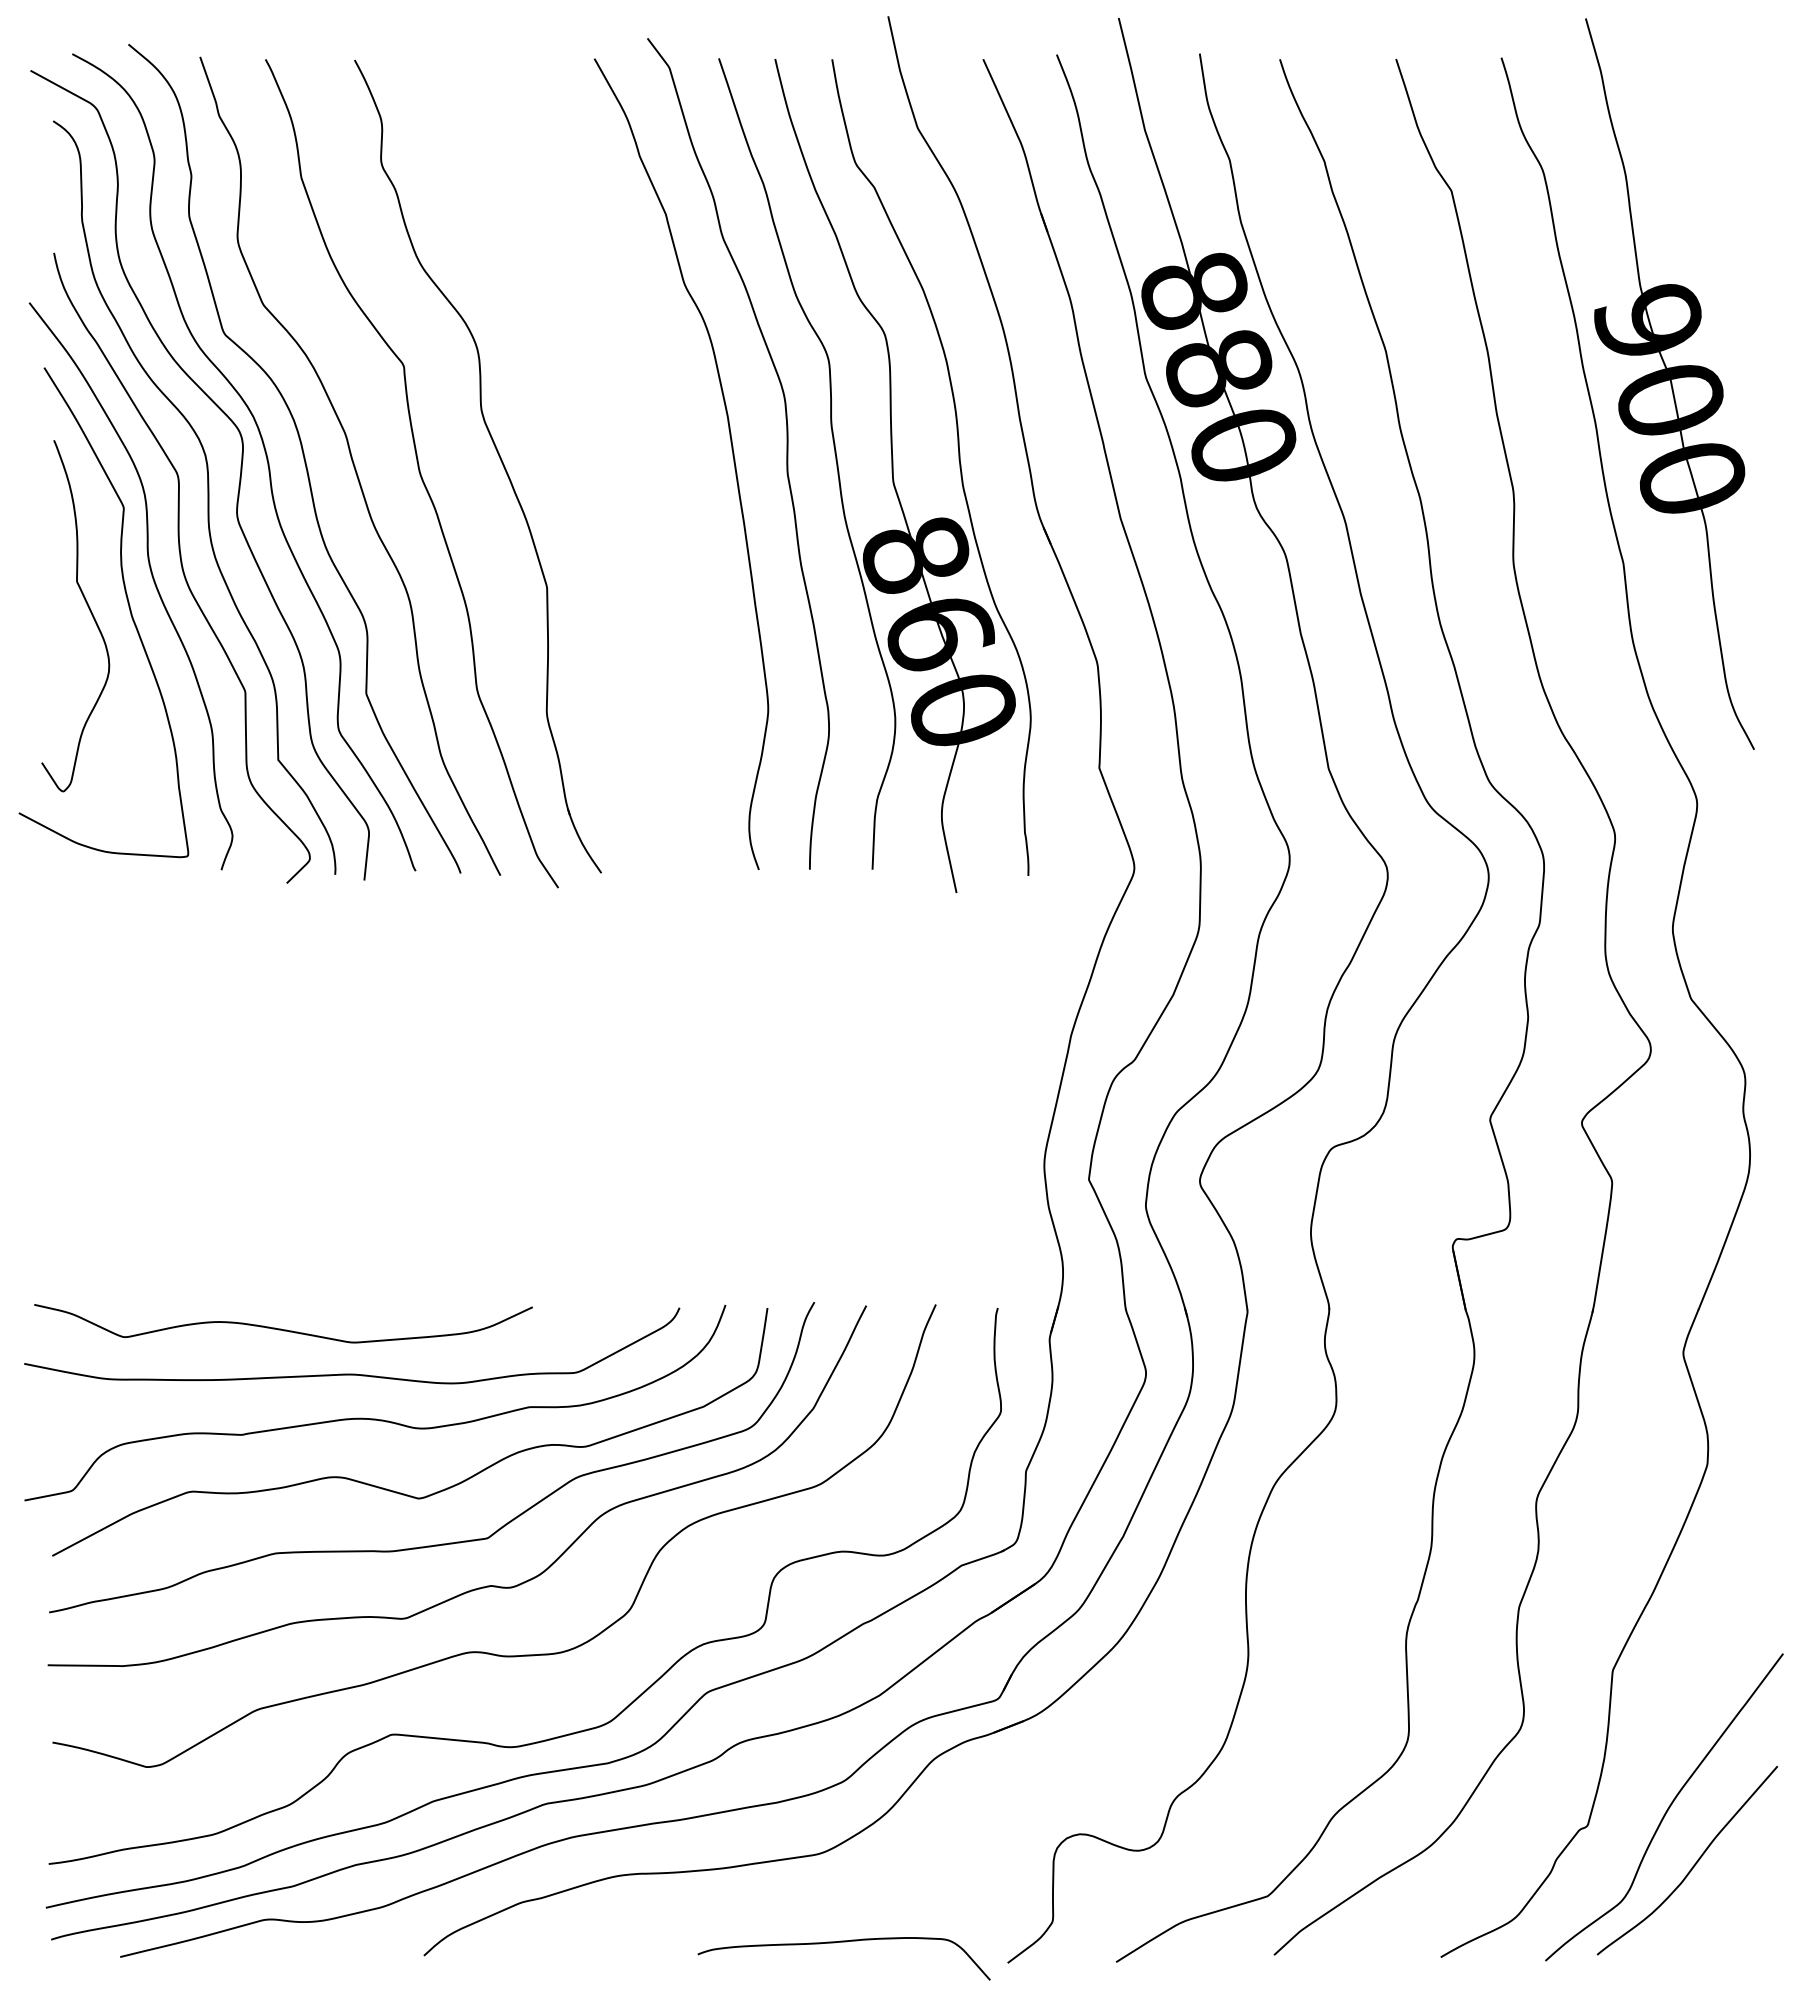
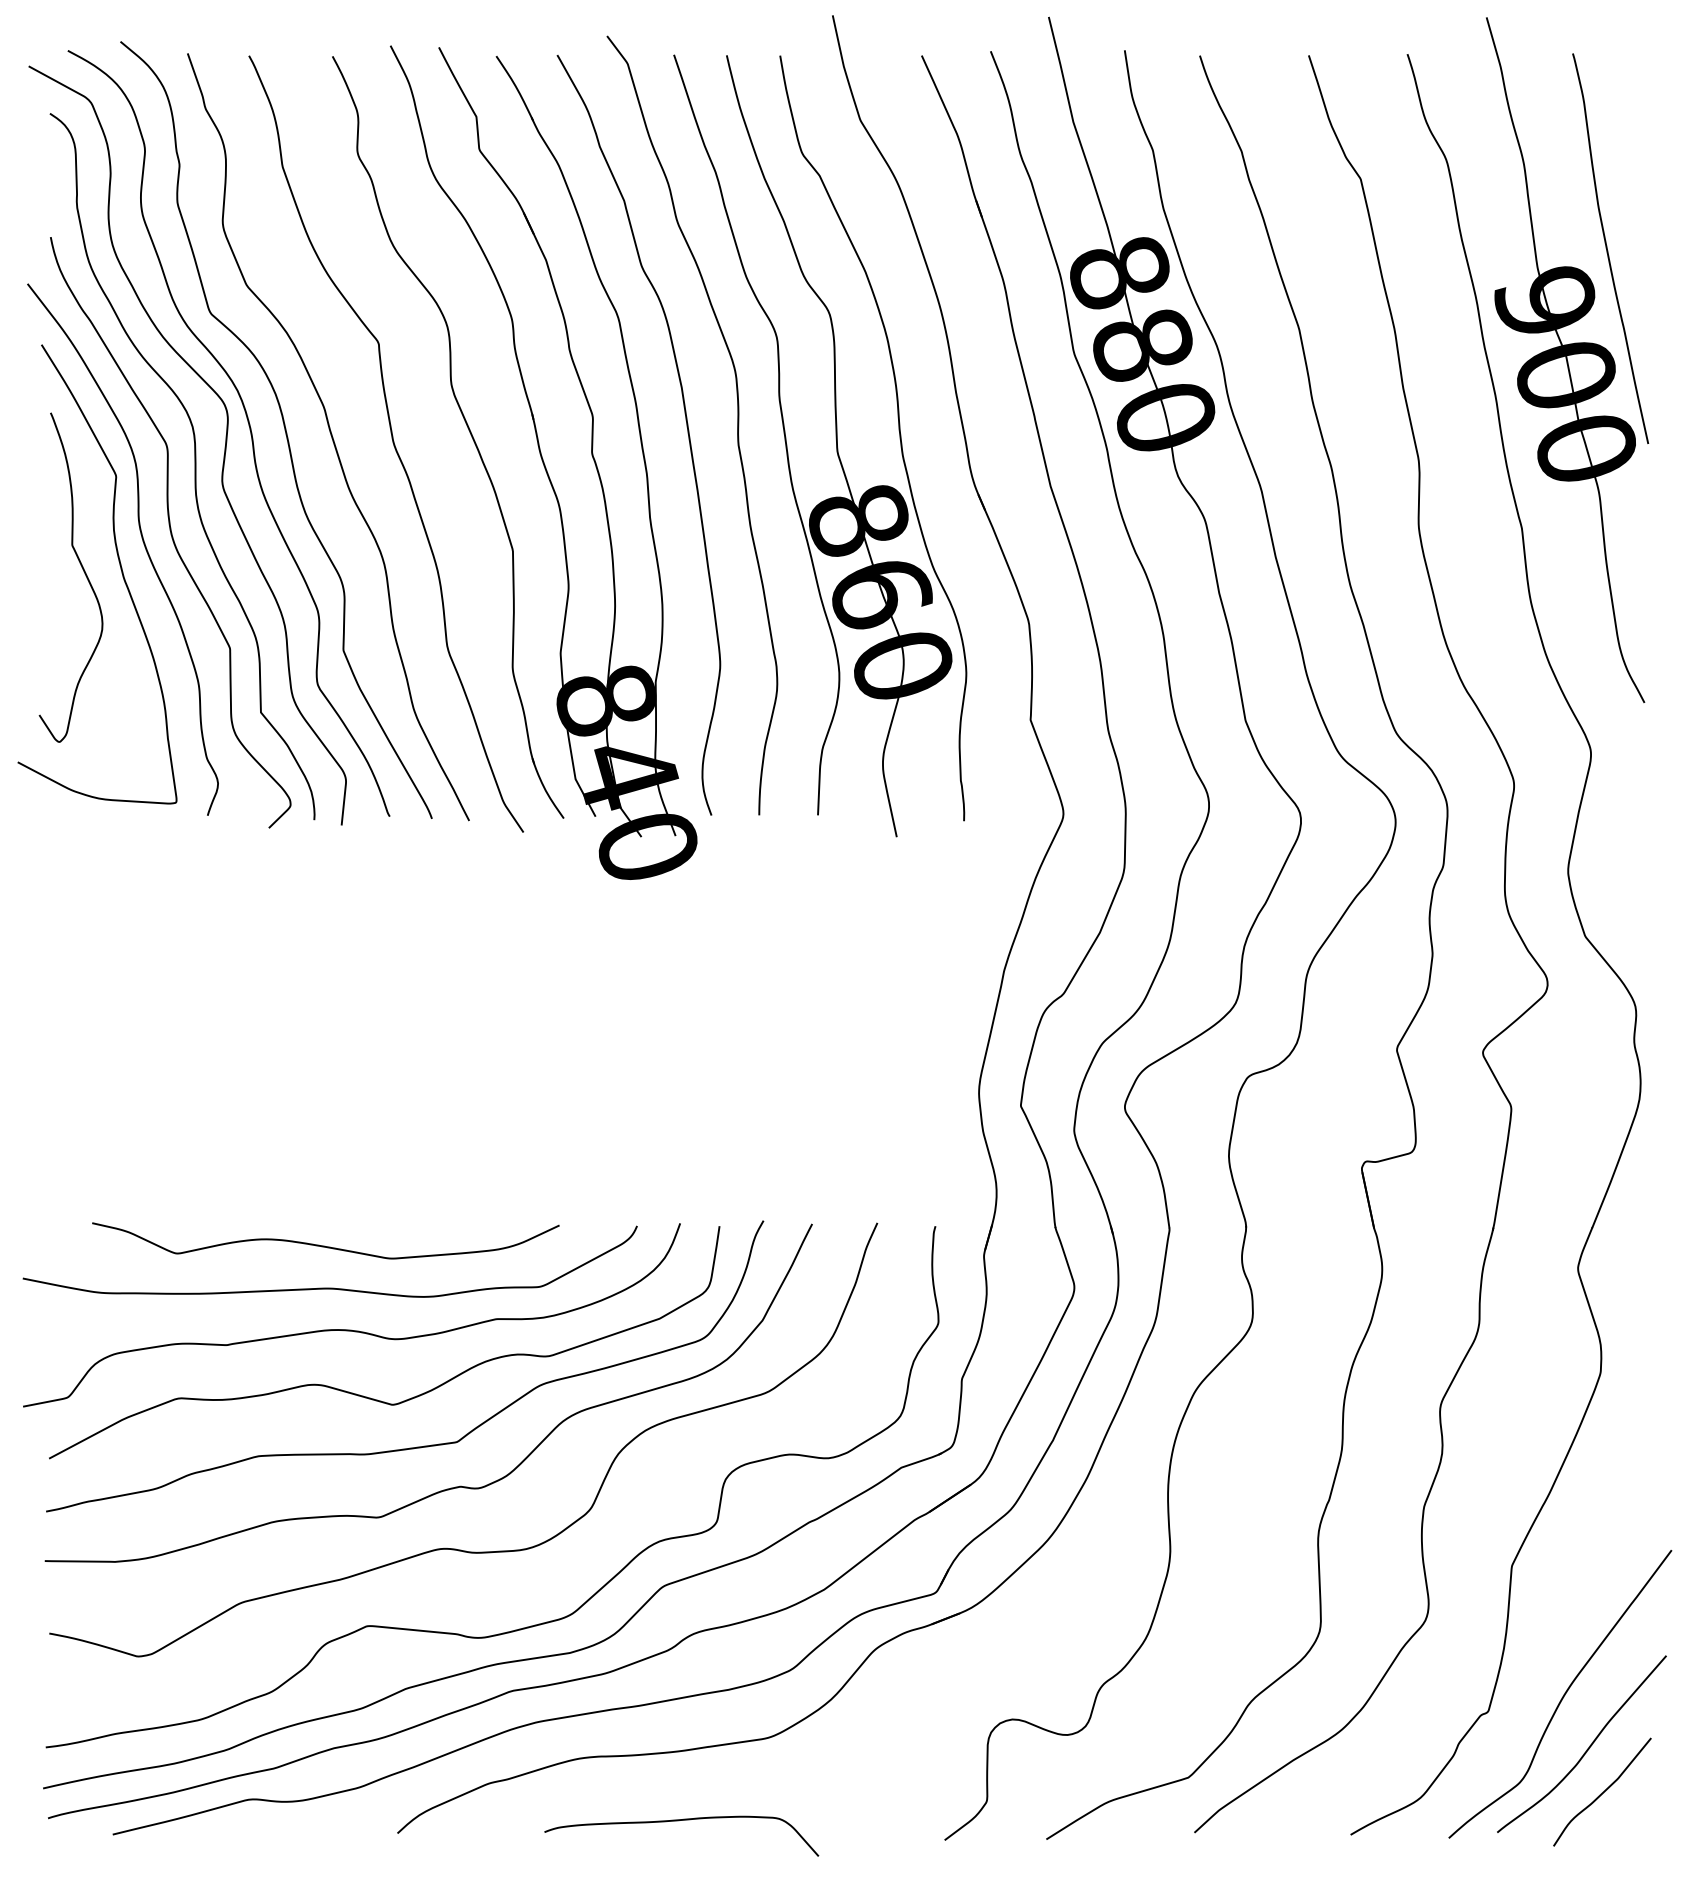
curve: (1715, 266) -> (1608, 249), added
part: (579, 493) -> (543, 462), added
curve: (281, 1328) -> (323, 1245), moved
curve: (1709, 1911) -> (1602, 1791), added
curve: (843, 1942) -> (681, 1820), moved

